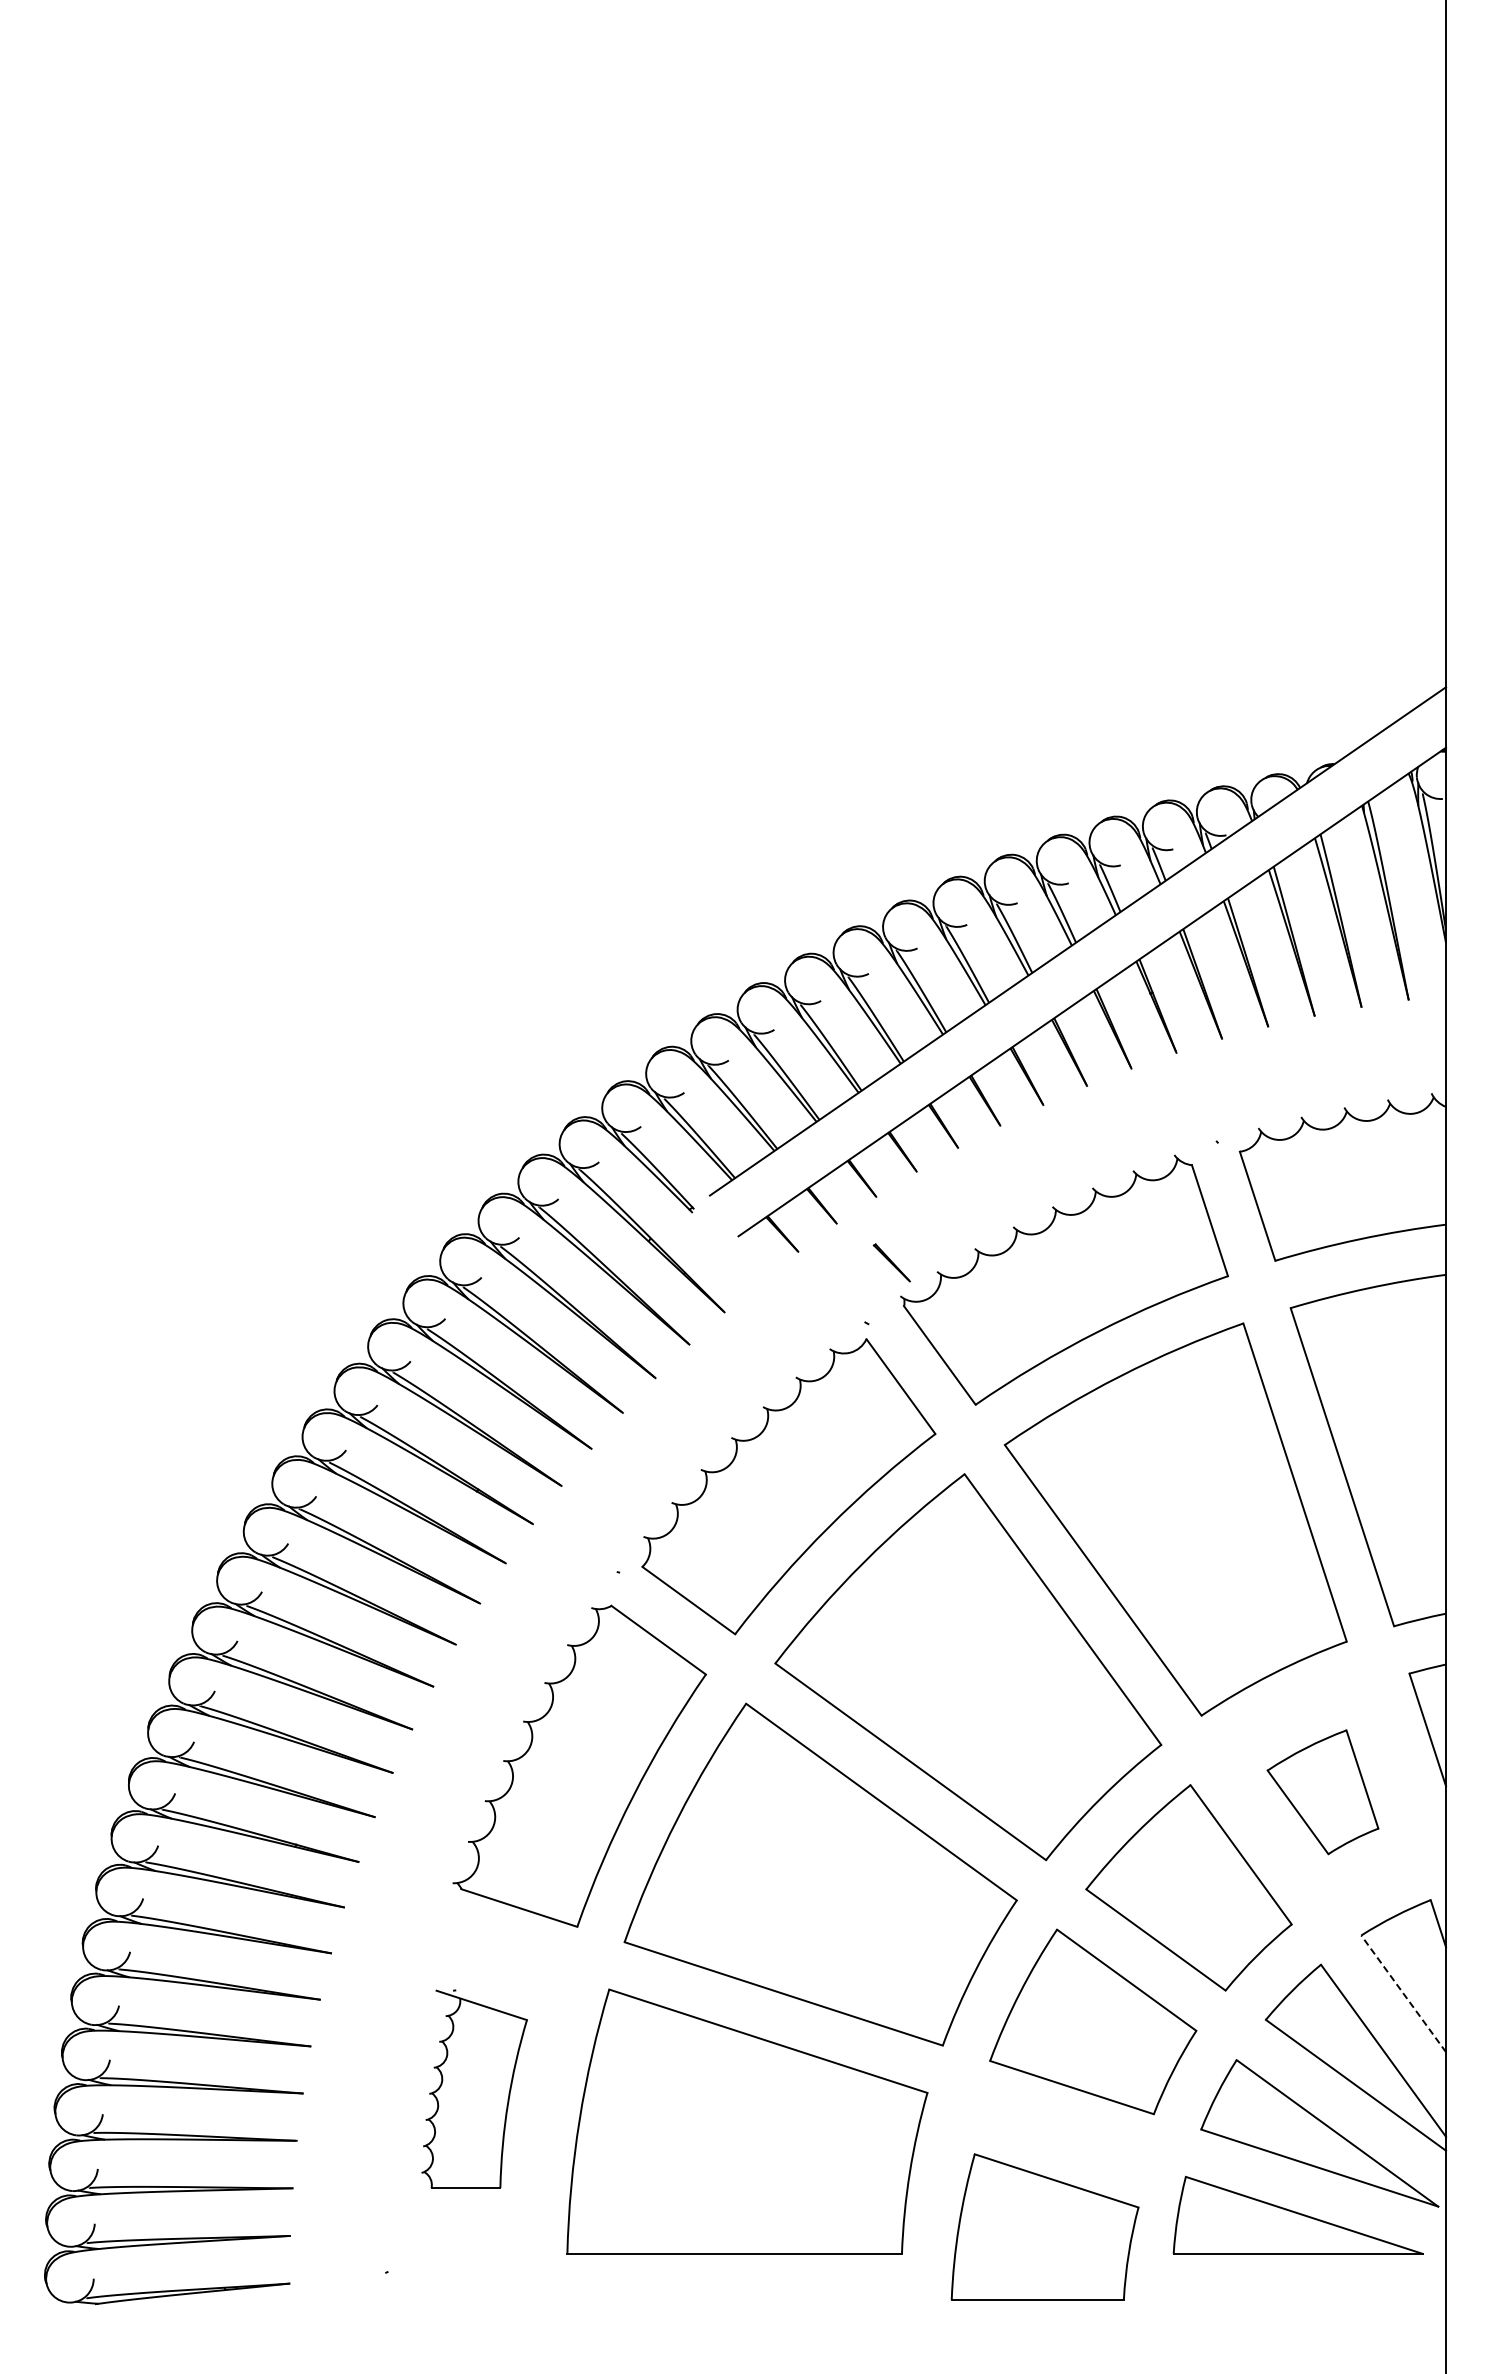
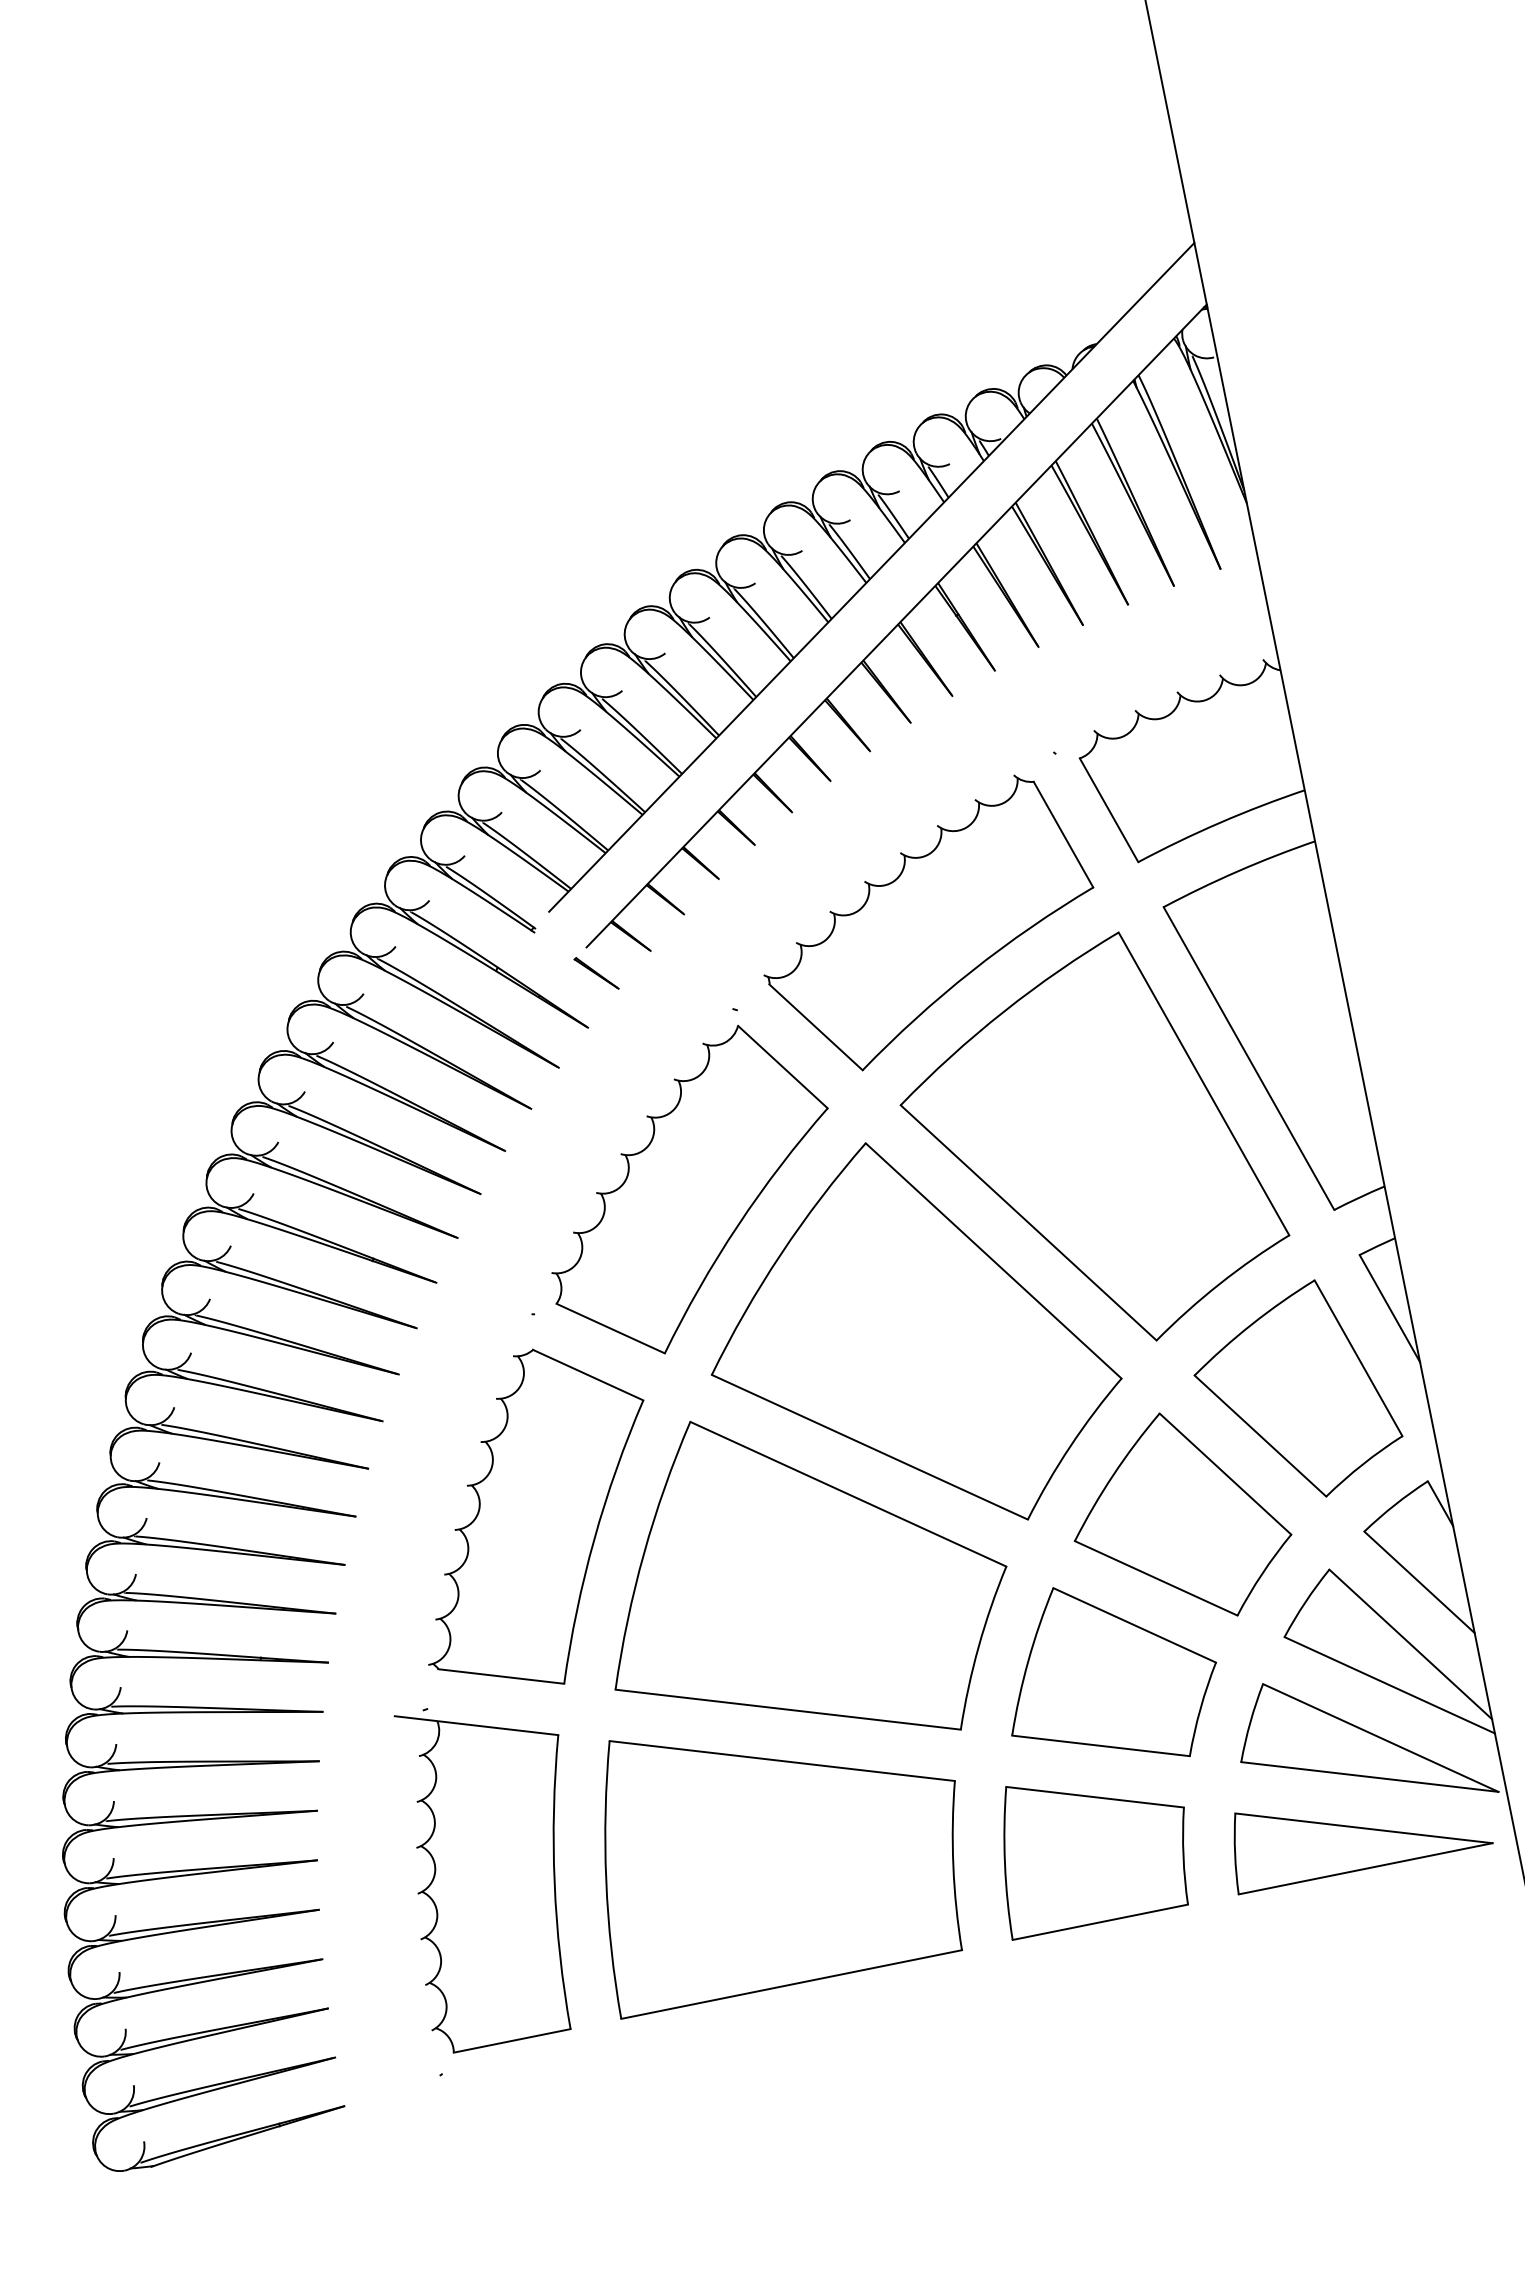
line: (891, 1262) -> (596, 973), moved
part: (1322, 1792) -> (1295, 1393), size x1.67
line: (1403, 1993) -> (1419, 1581), dashed -> solid
part: (474, 2088) -> (492, 1869), size x1.67
part: (1044, 2226) -> (1092, 1846), moved

